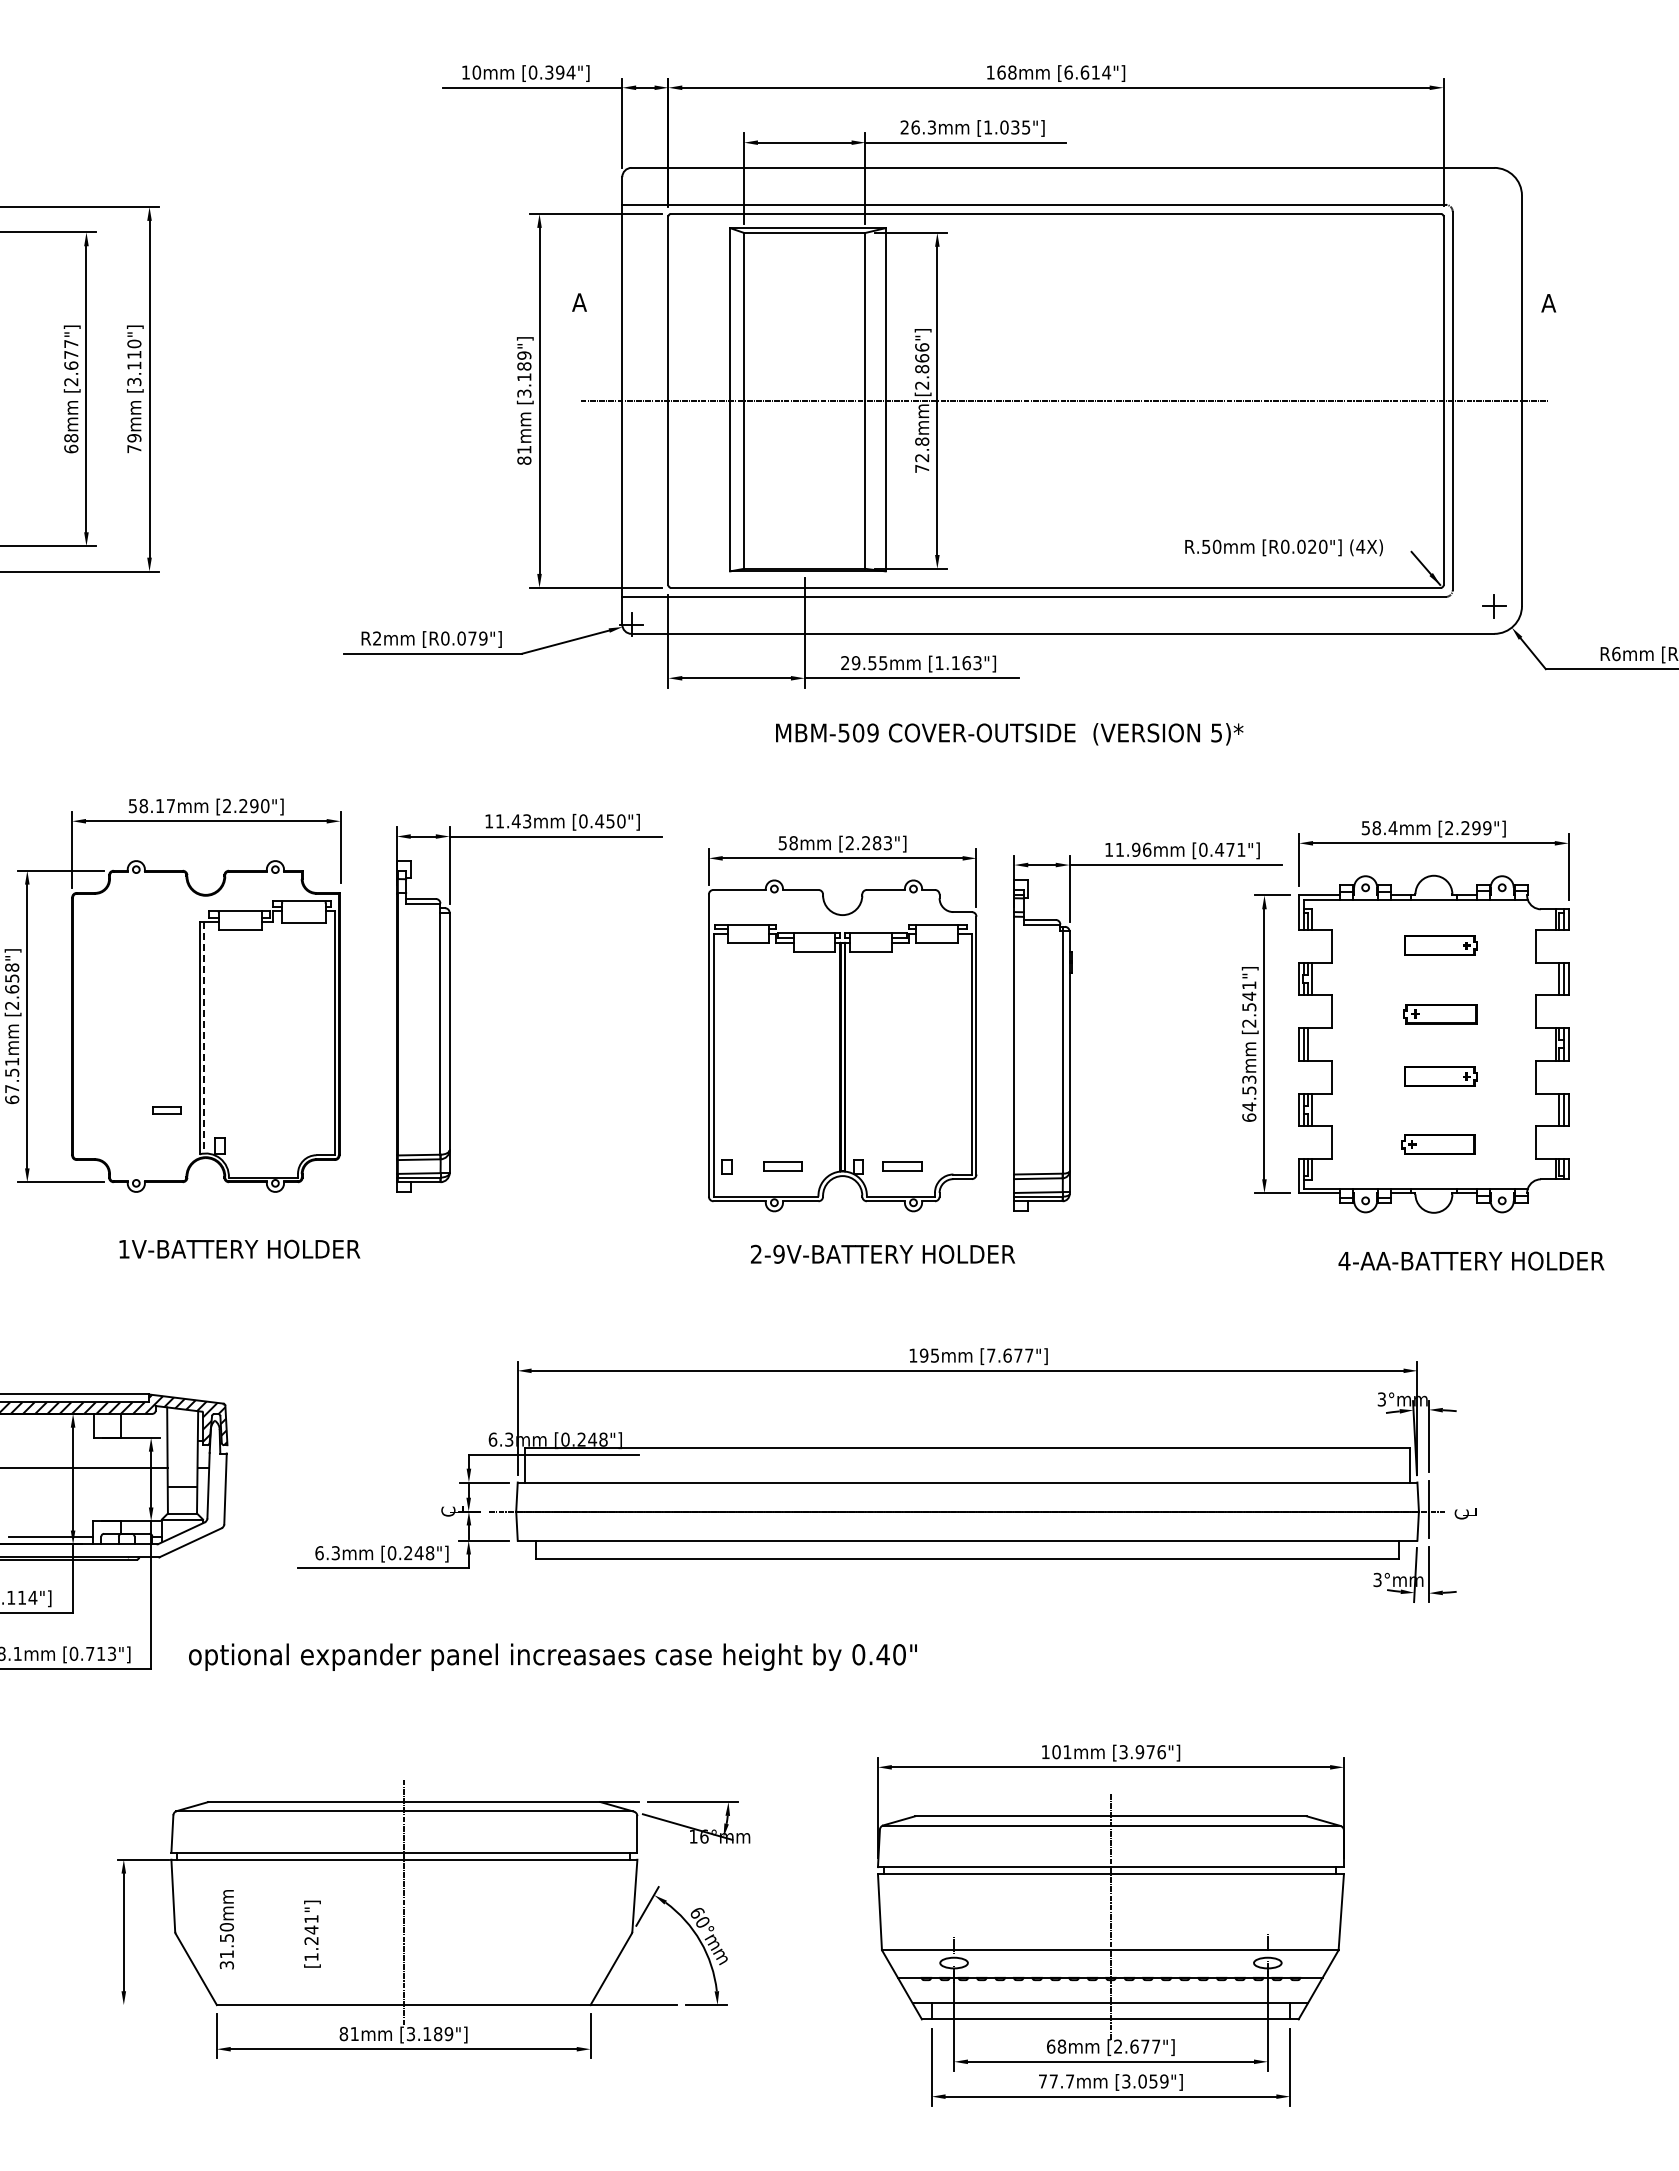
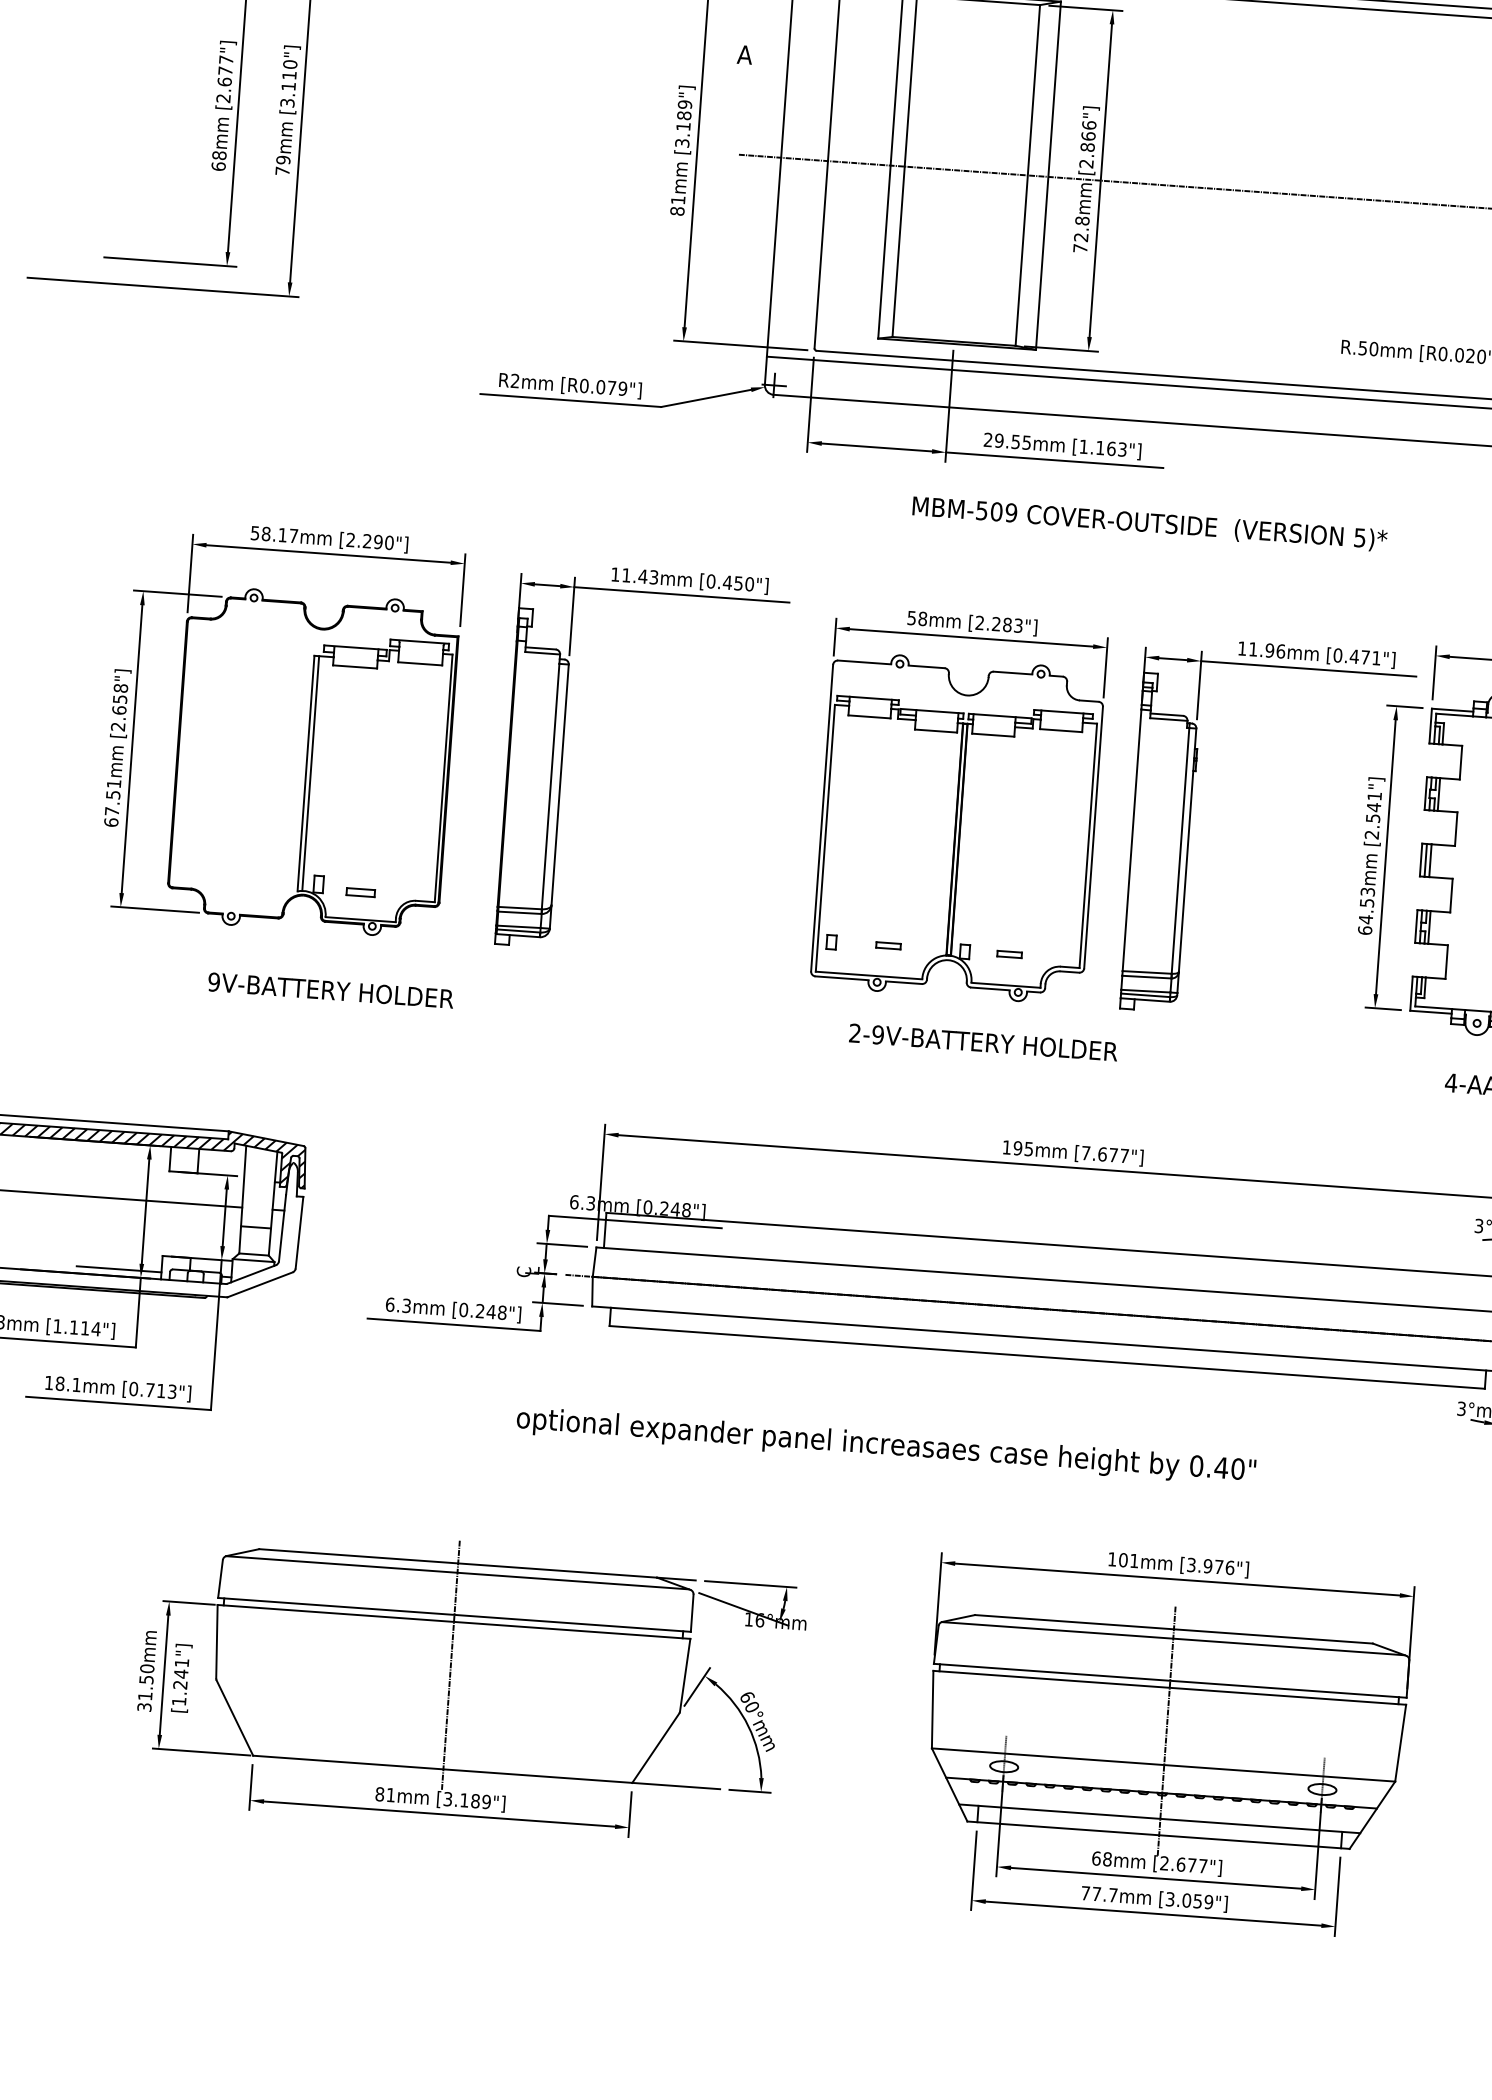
line: (204, 1037) -> (310, 773), dashed -> solid
part: (166, 1110) -> (360, 893), moved
part: (782, 1165) -> (888, 945), size x0.62
part: (901, 1165) -> (1008, 953), size x0.62
text: (123, 1248) -> (213, 981), 1V-BATTERY -> 9V-BATTERY
text: (552, 1656) -> (885, 1445), moved
text: (226, 1929) -> (146, 1671), moved
text: (312, 1933) -> (181, 1677), moved
line: (166, 2005) -> (202, 1752), added

